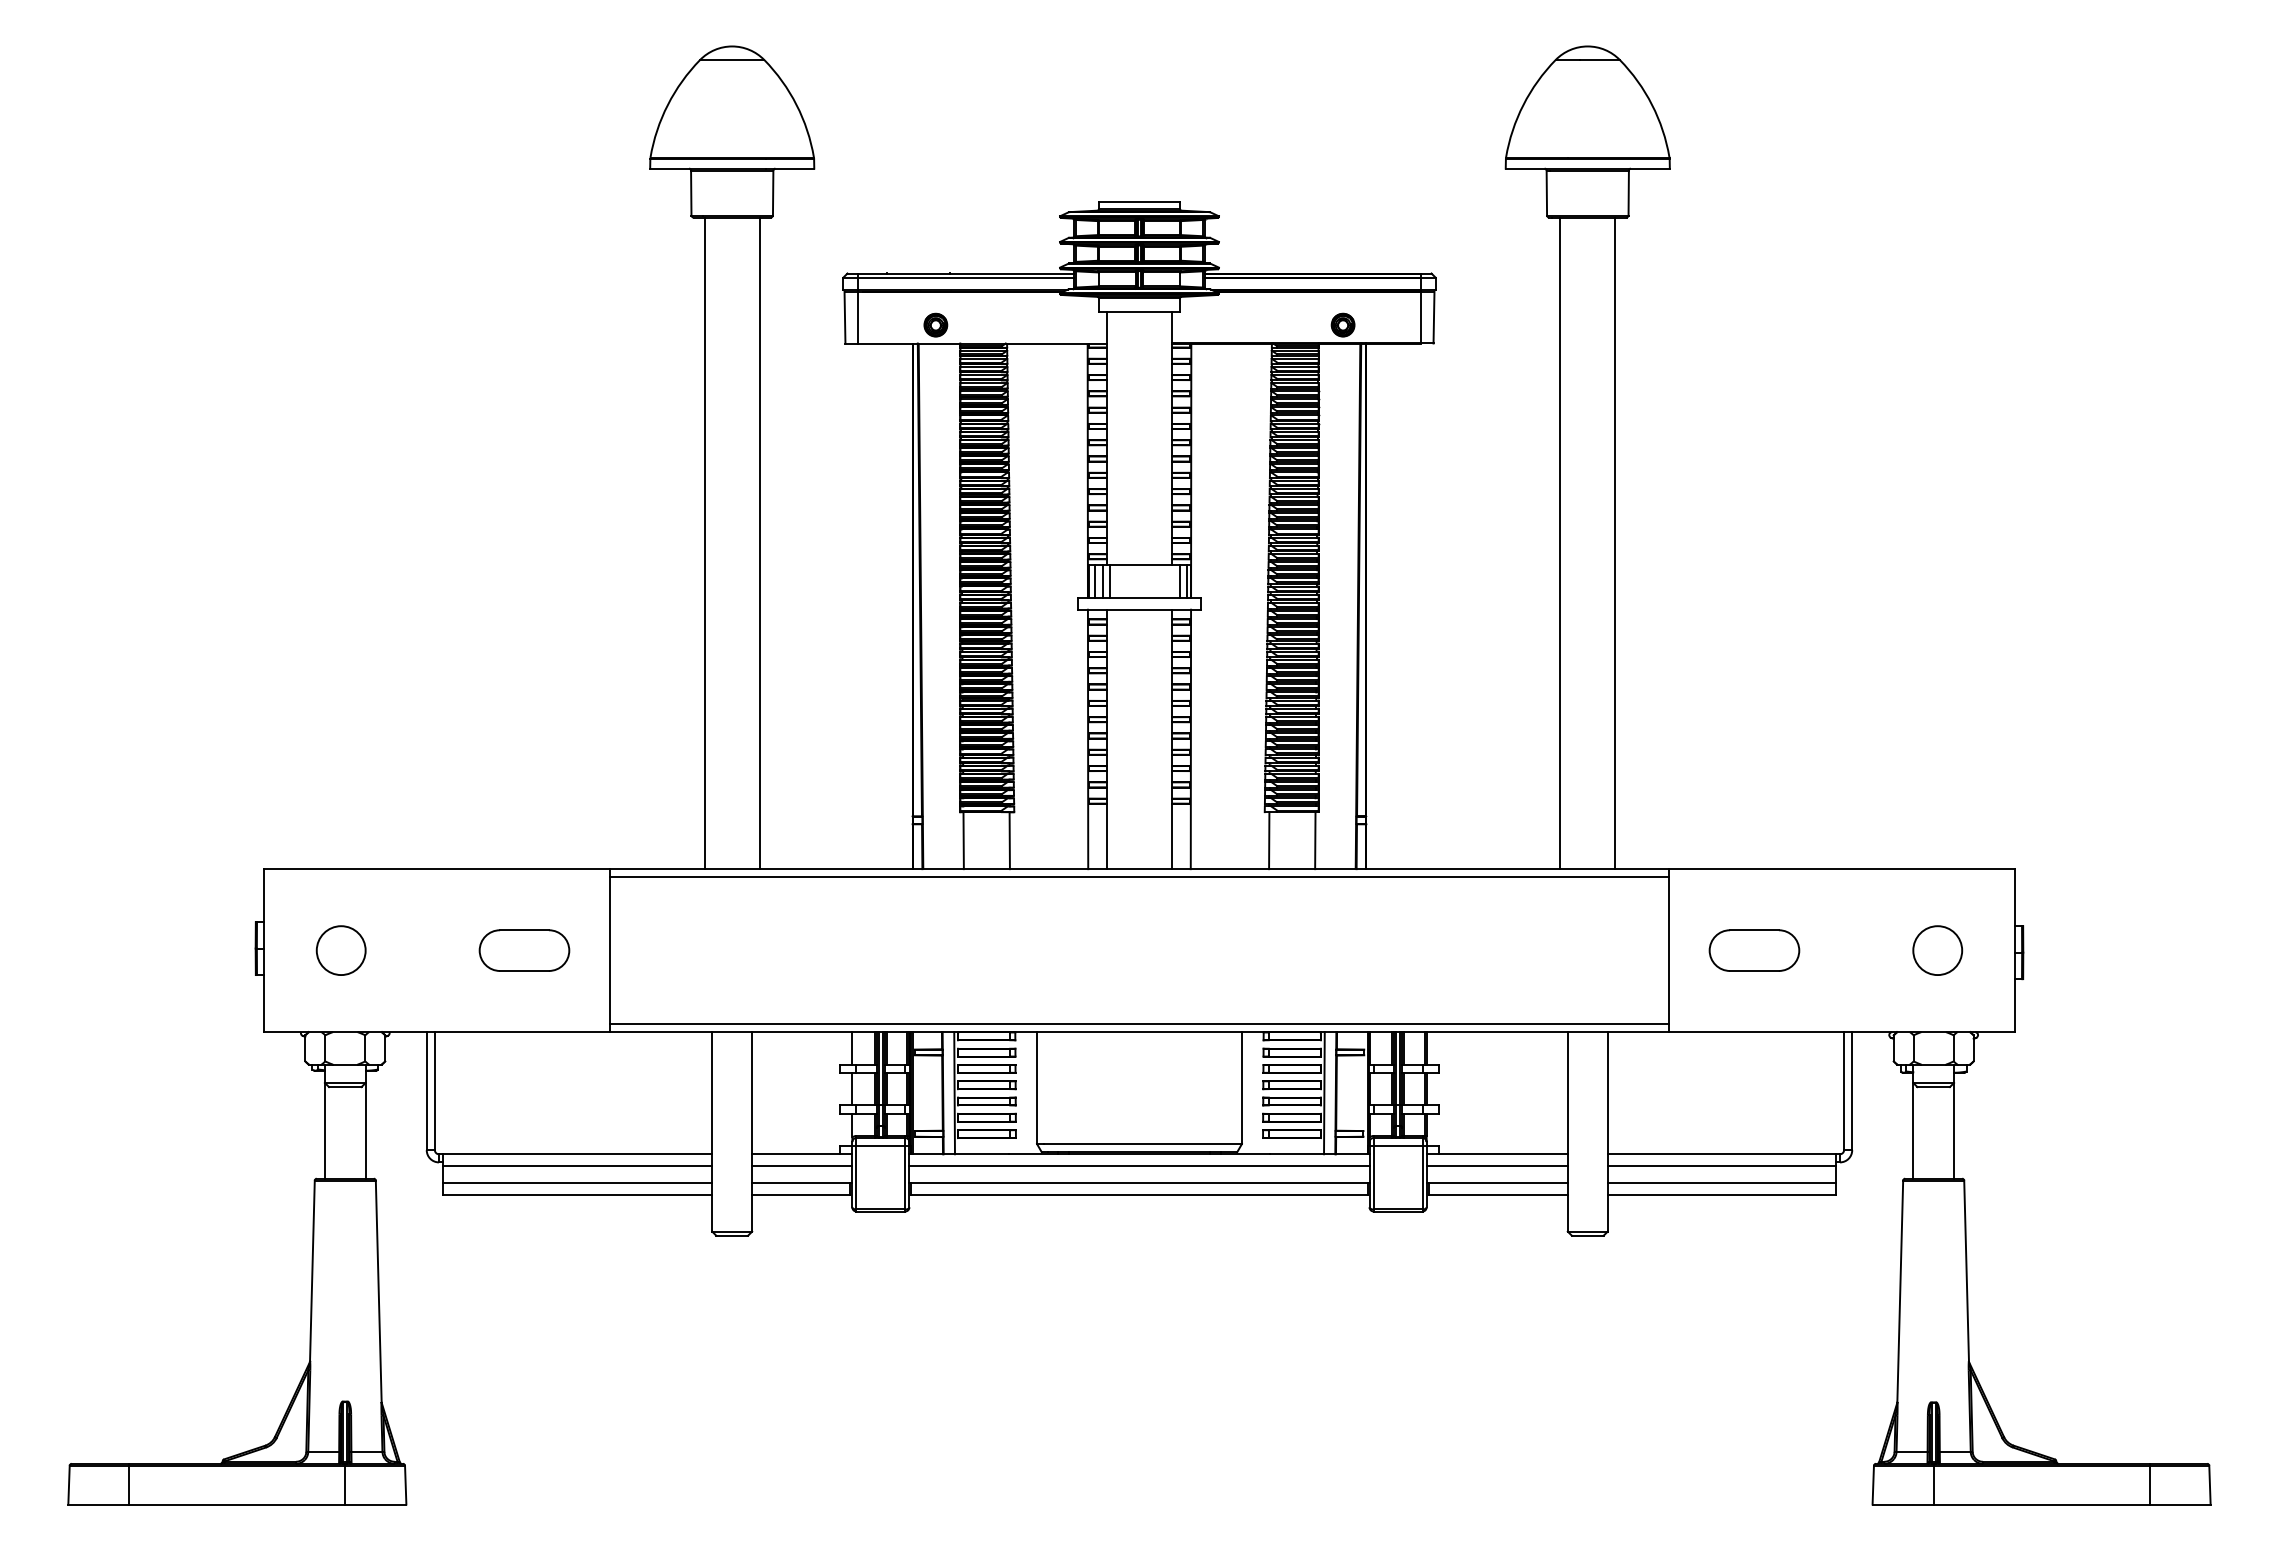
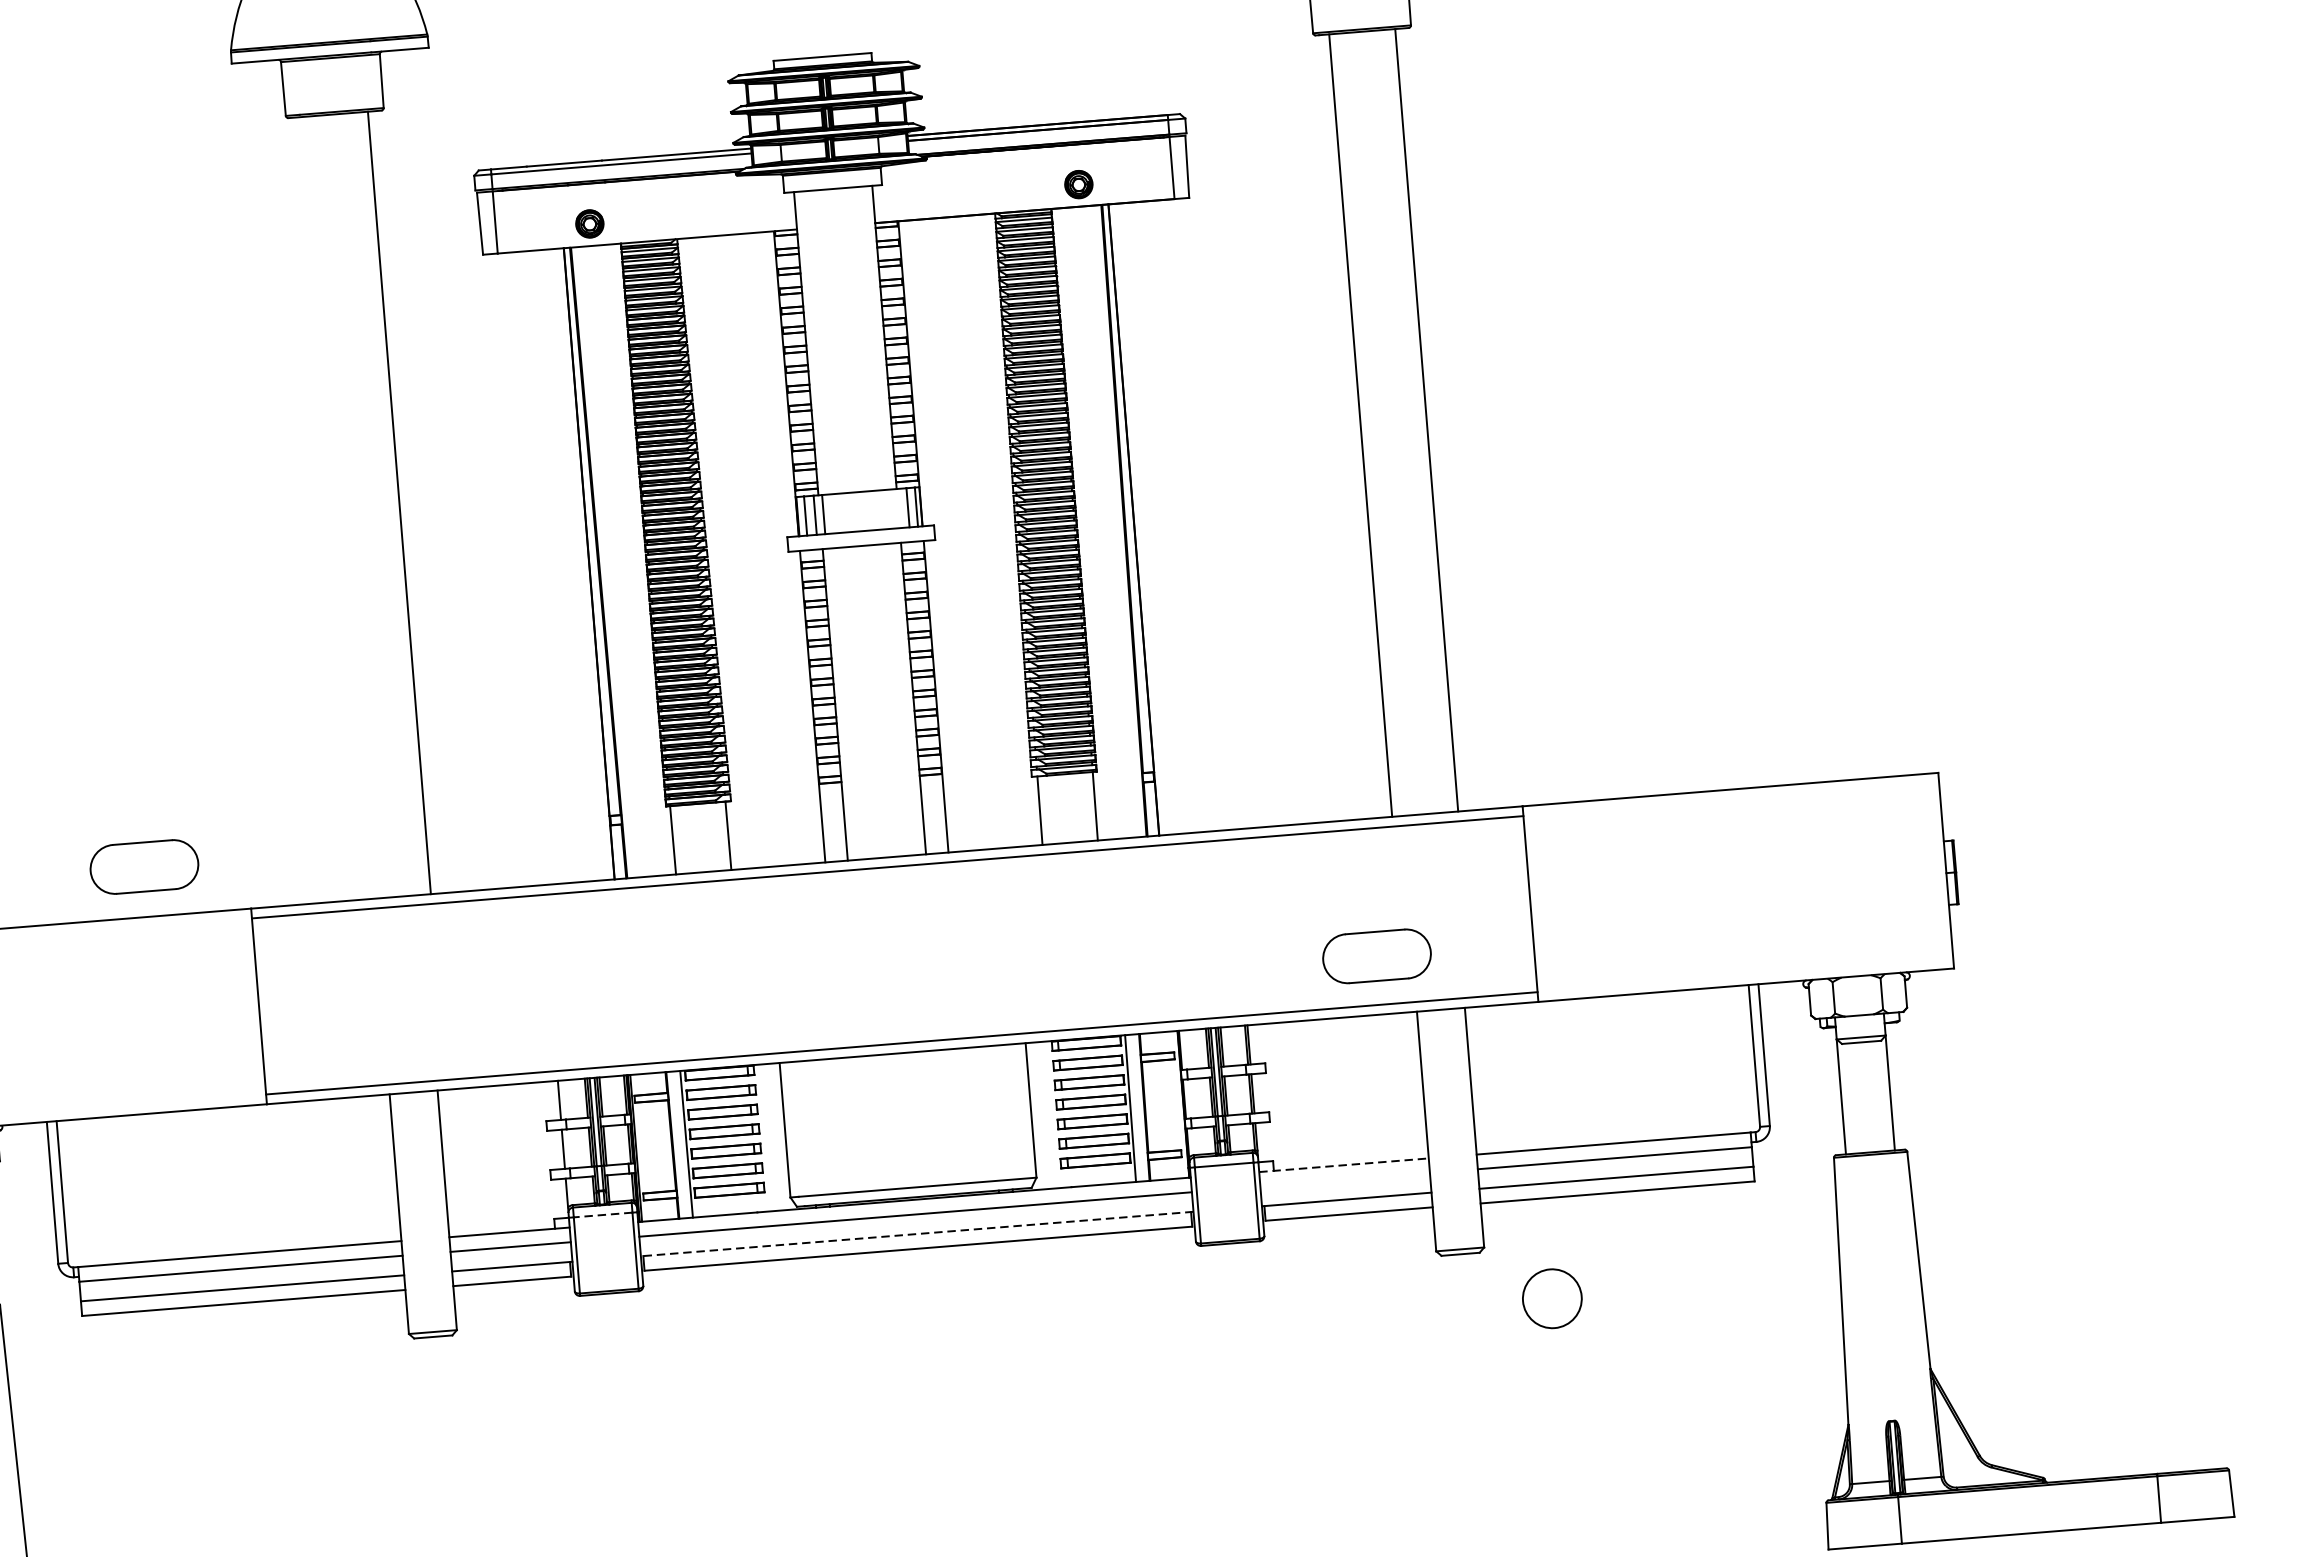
line: (704, 543) -> (333, 508), removed
part: (524, 950) -> (144, 866), moved
part: (1754, 950) -> (1377, 956), moved
circle: (1937, 950) -> (1552, 1298), moved
line: (880, 1146) -> (602, 1215), solid -> dashed
line: (1497, 1154) -> (1344, 1165), solid -> dashed
line: (1496, 1166) -> (1344, 1180), removed
line: (1138, 1182) -> (916, 1233), solid -> dashed

